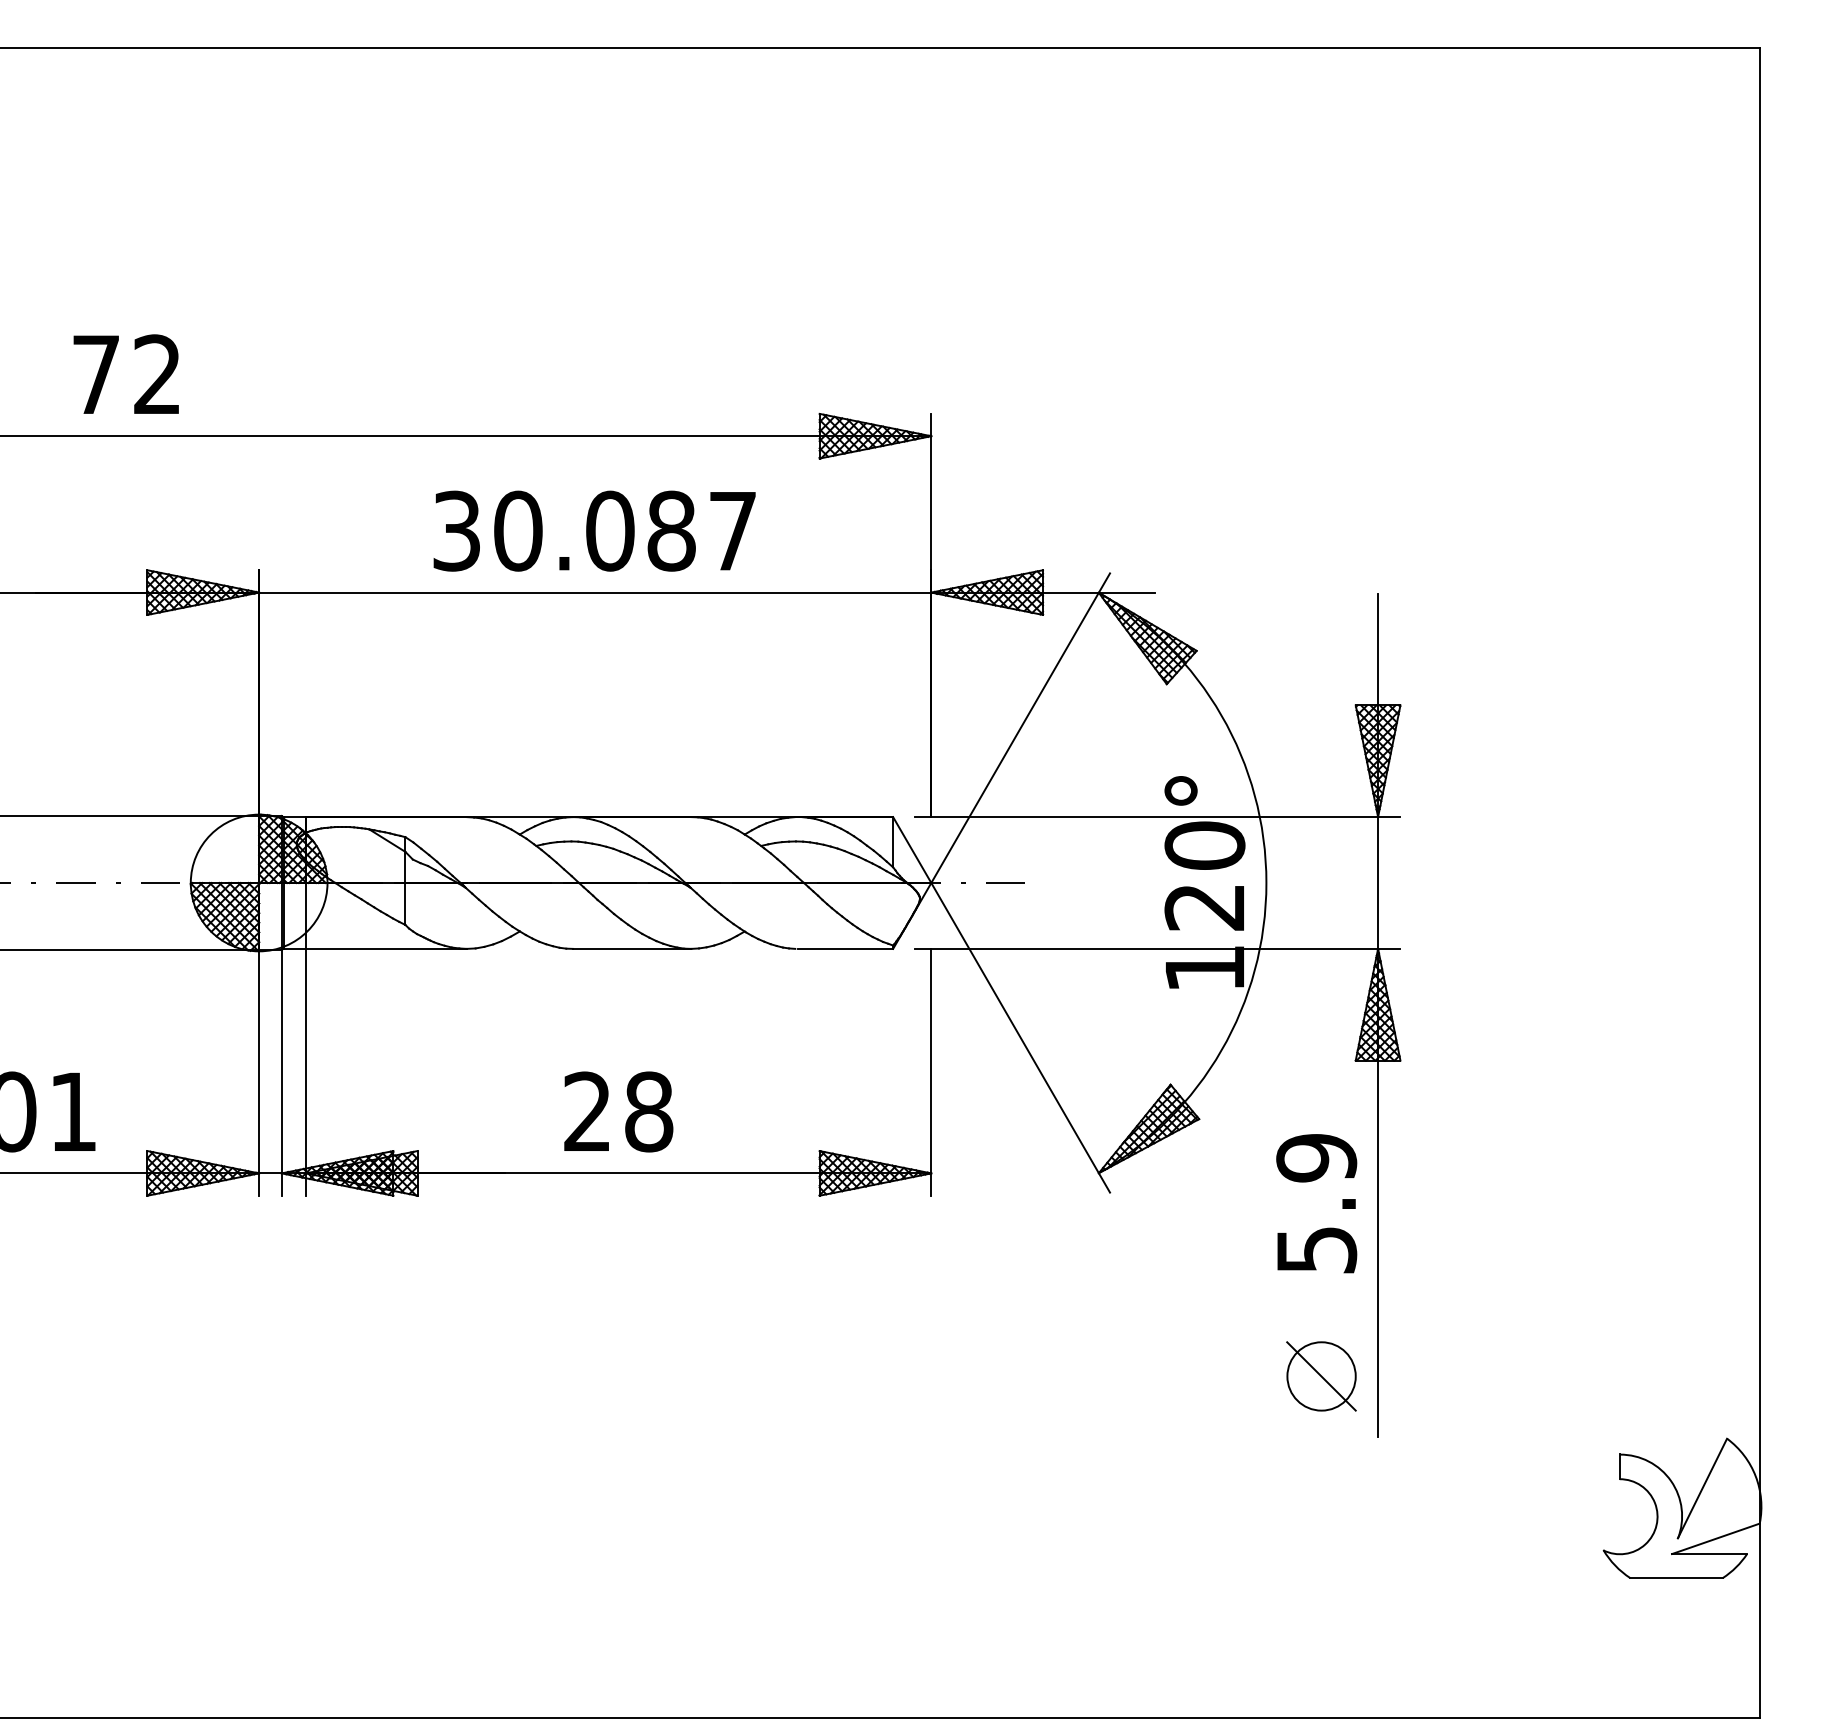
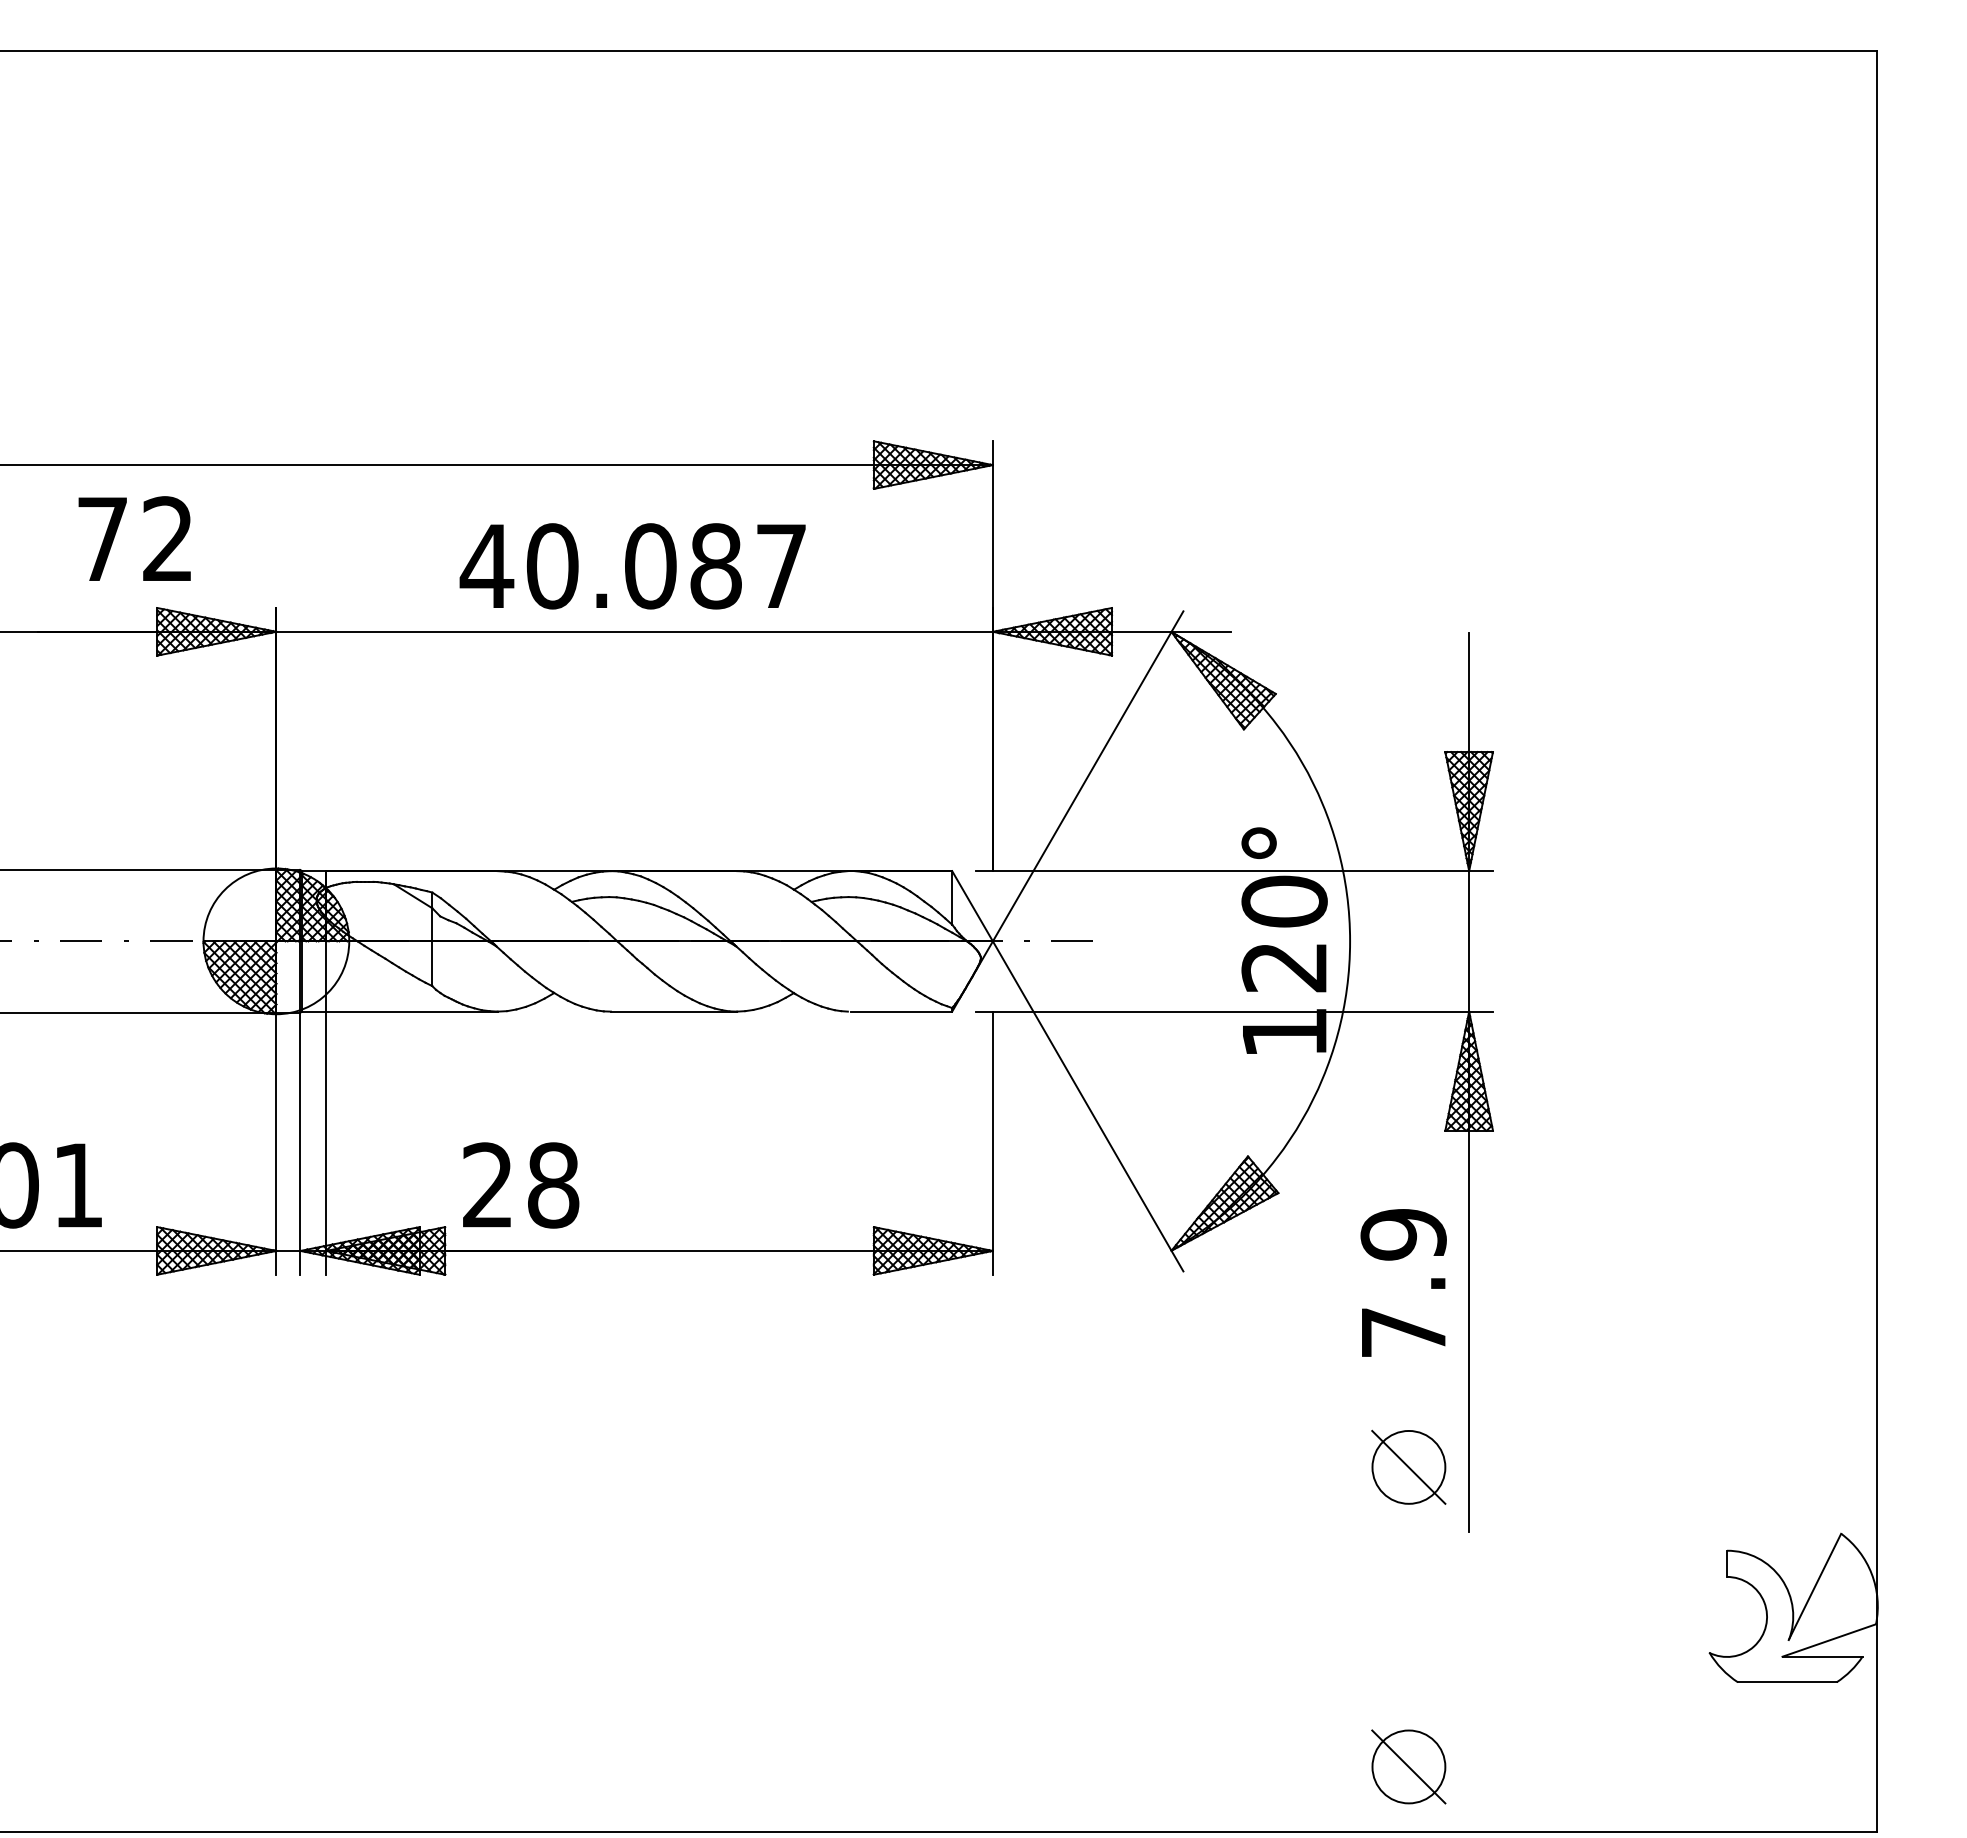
text: (125, 373) -> (133, 537), moved
text: (456, 530) -> (486, 565), 30.087 -> 40.087
text: (618, 1111) -> (520, 1184), moved
text: (1317, 1250) -> (1404, 1333), 5.9 -> 7.9
part: (1321, 1657) -> (1408, 1767), added

